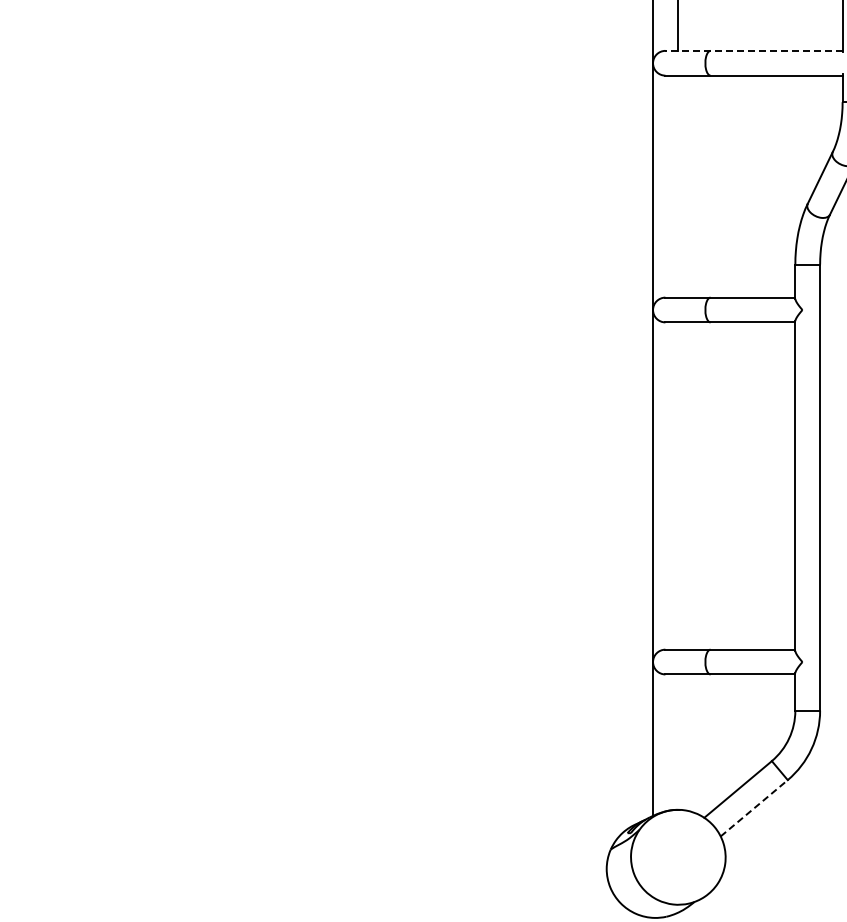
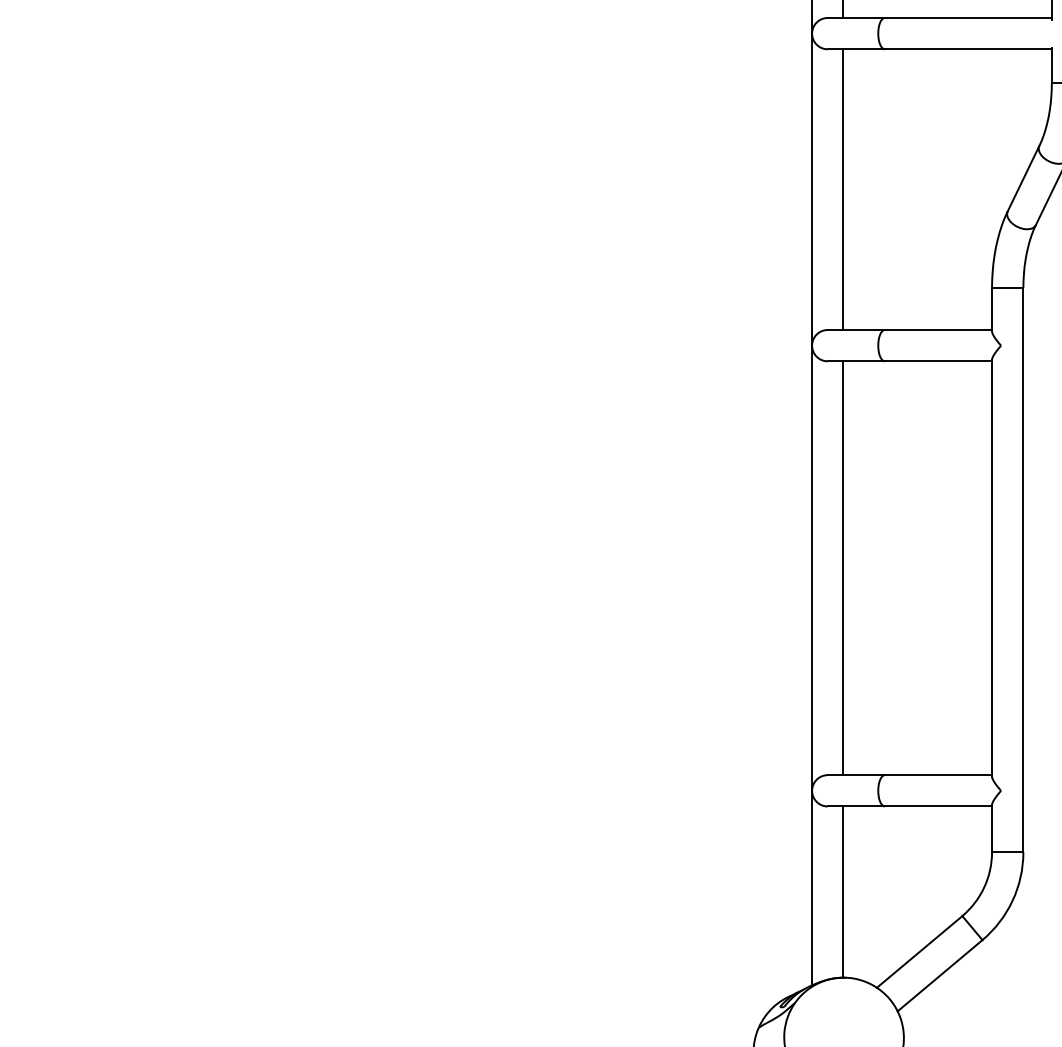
line: (754, 50) -> (940, 17), dashed -> solid
line: (677, 186) -> (843, 189), added
line: (677, 485) -> (843, 567), added
line: (677, 741) -> (843, 891), added
line: (754, 808) -> (940, 975), dashed -> solid

